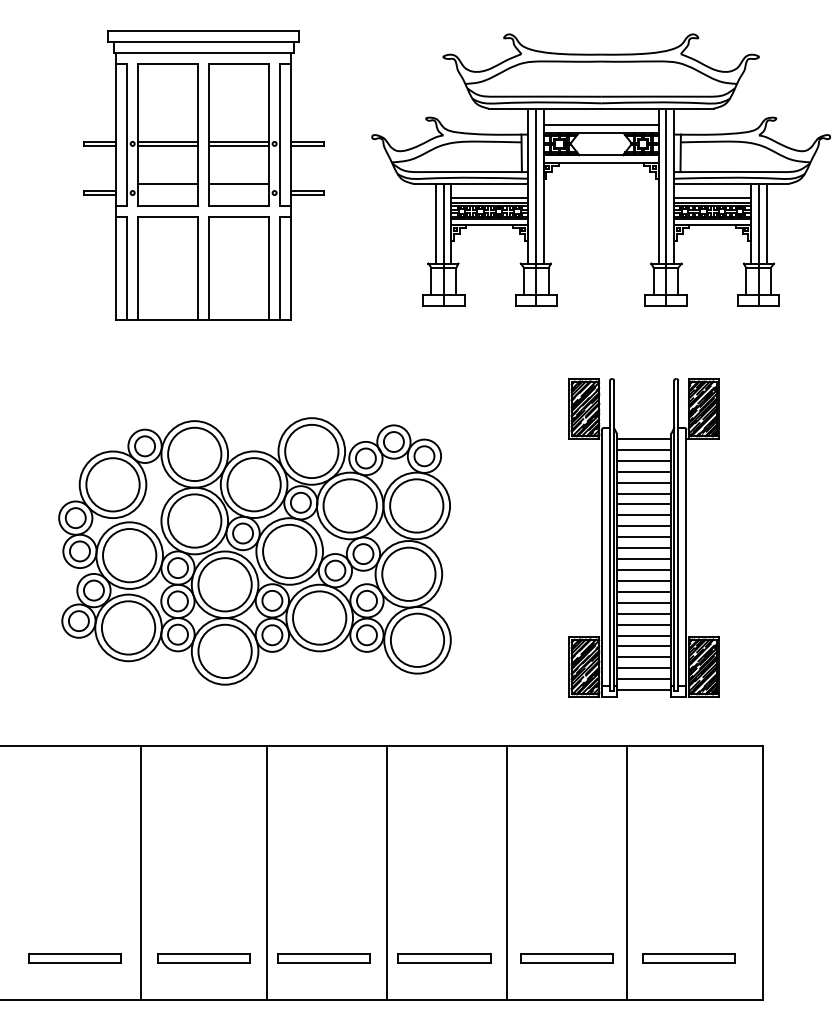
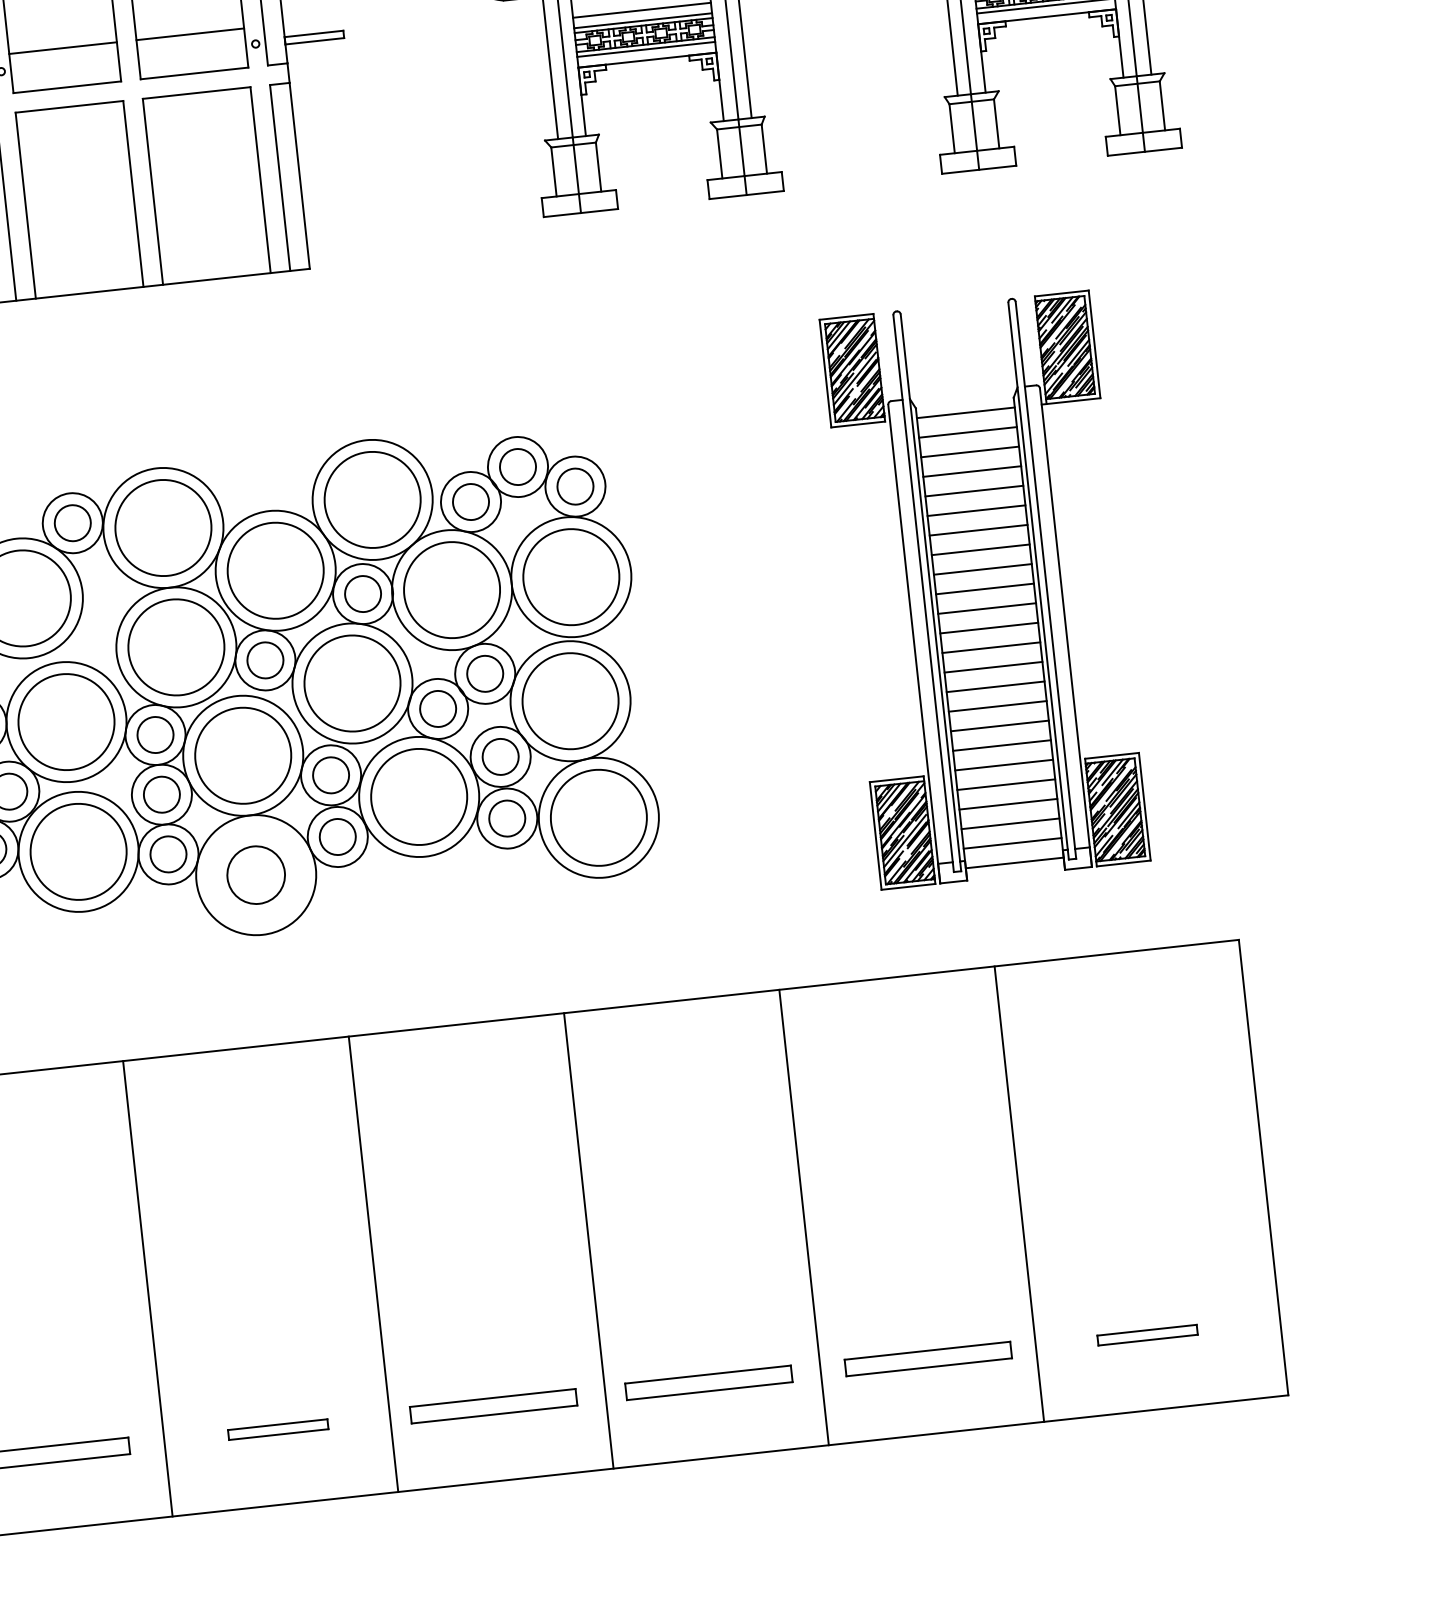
circle: (224, 651) -> (255, 875), size x0.6
part: (203, 958) -> (277, 1429), size x0.6
part: (688, 958) -> (1146, 1335), size x0.6

